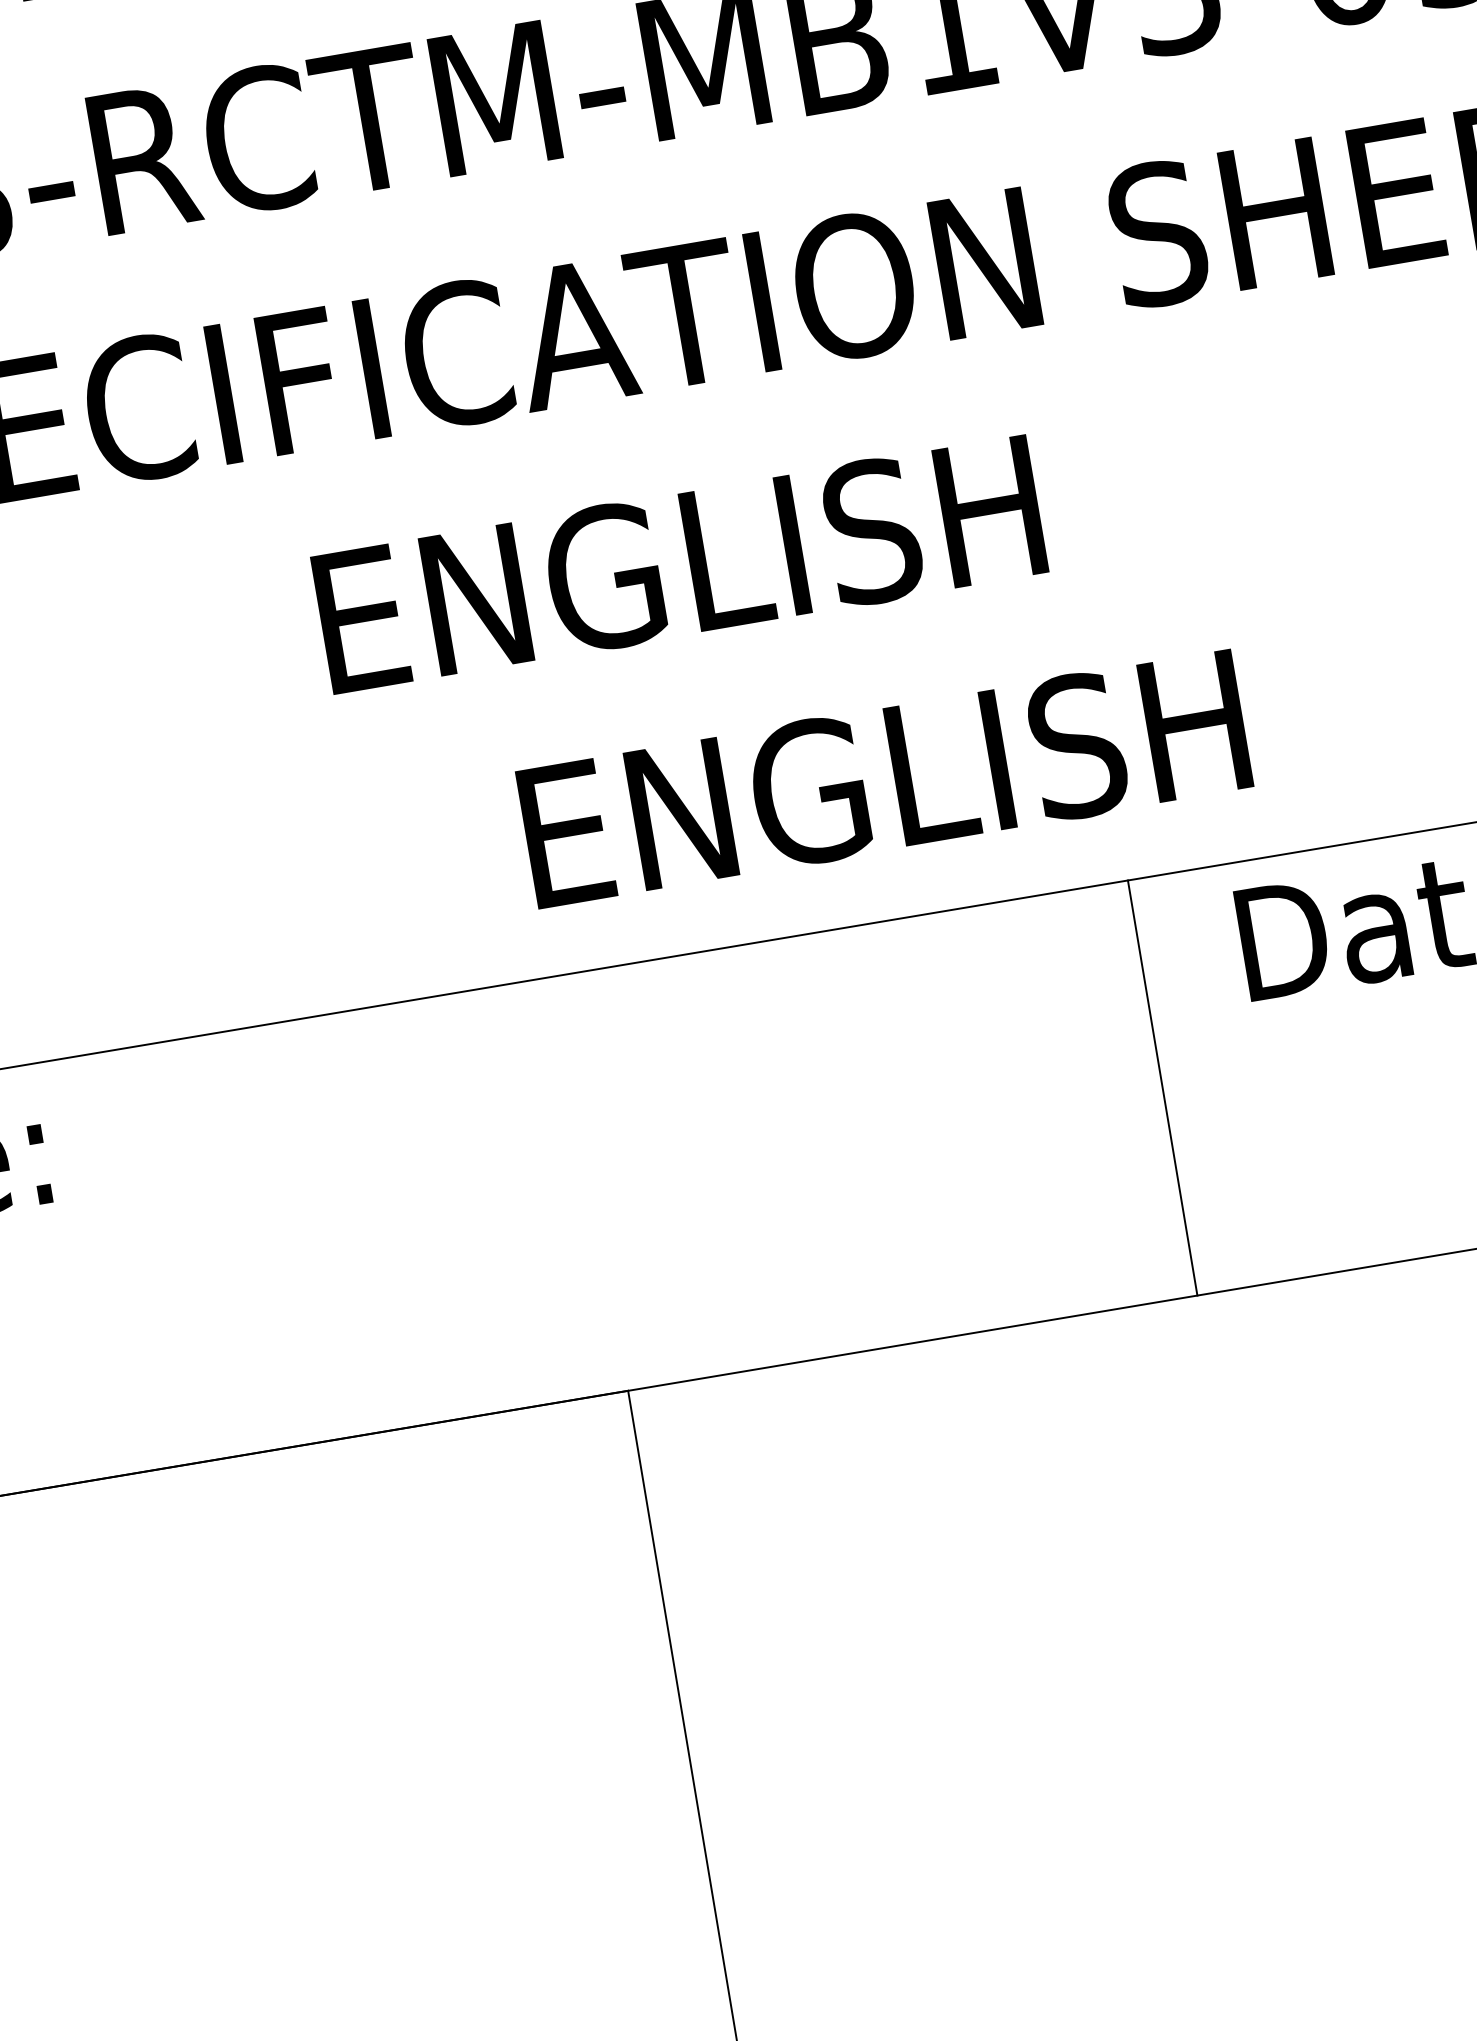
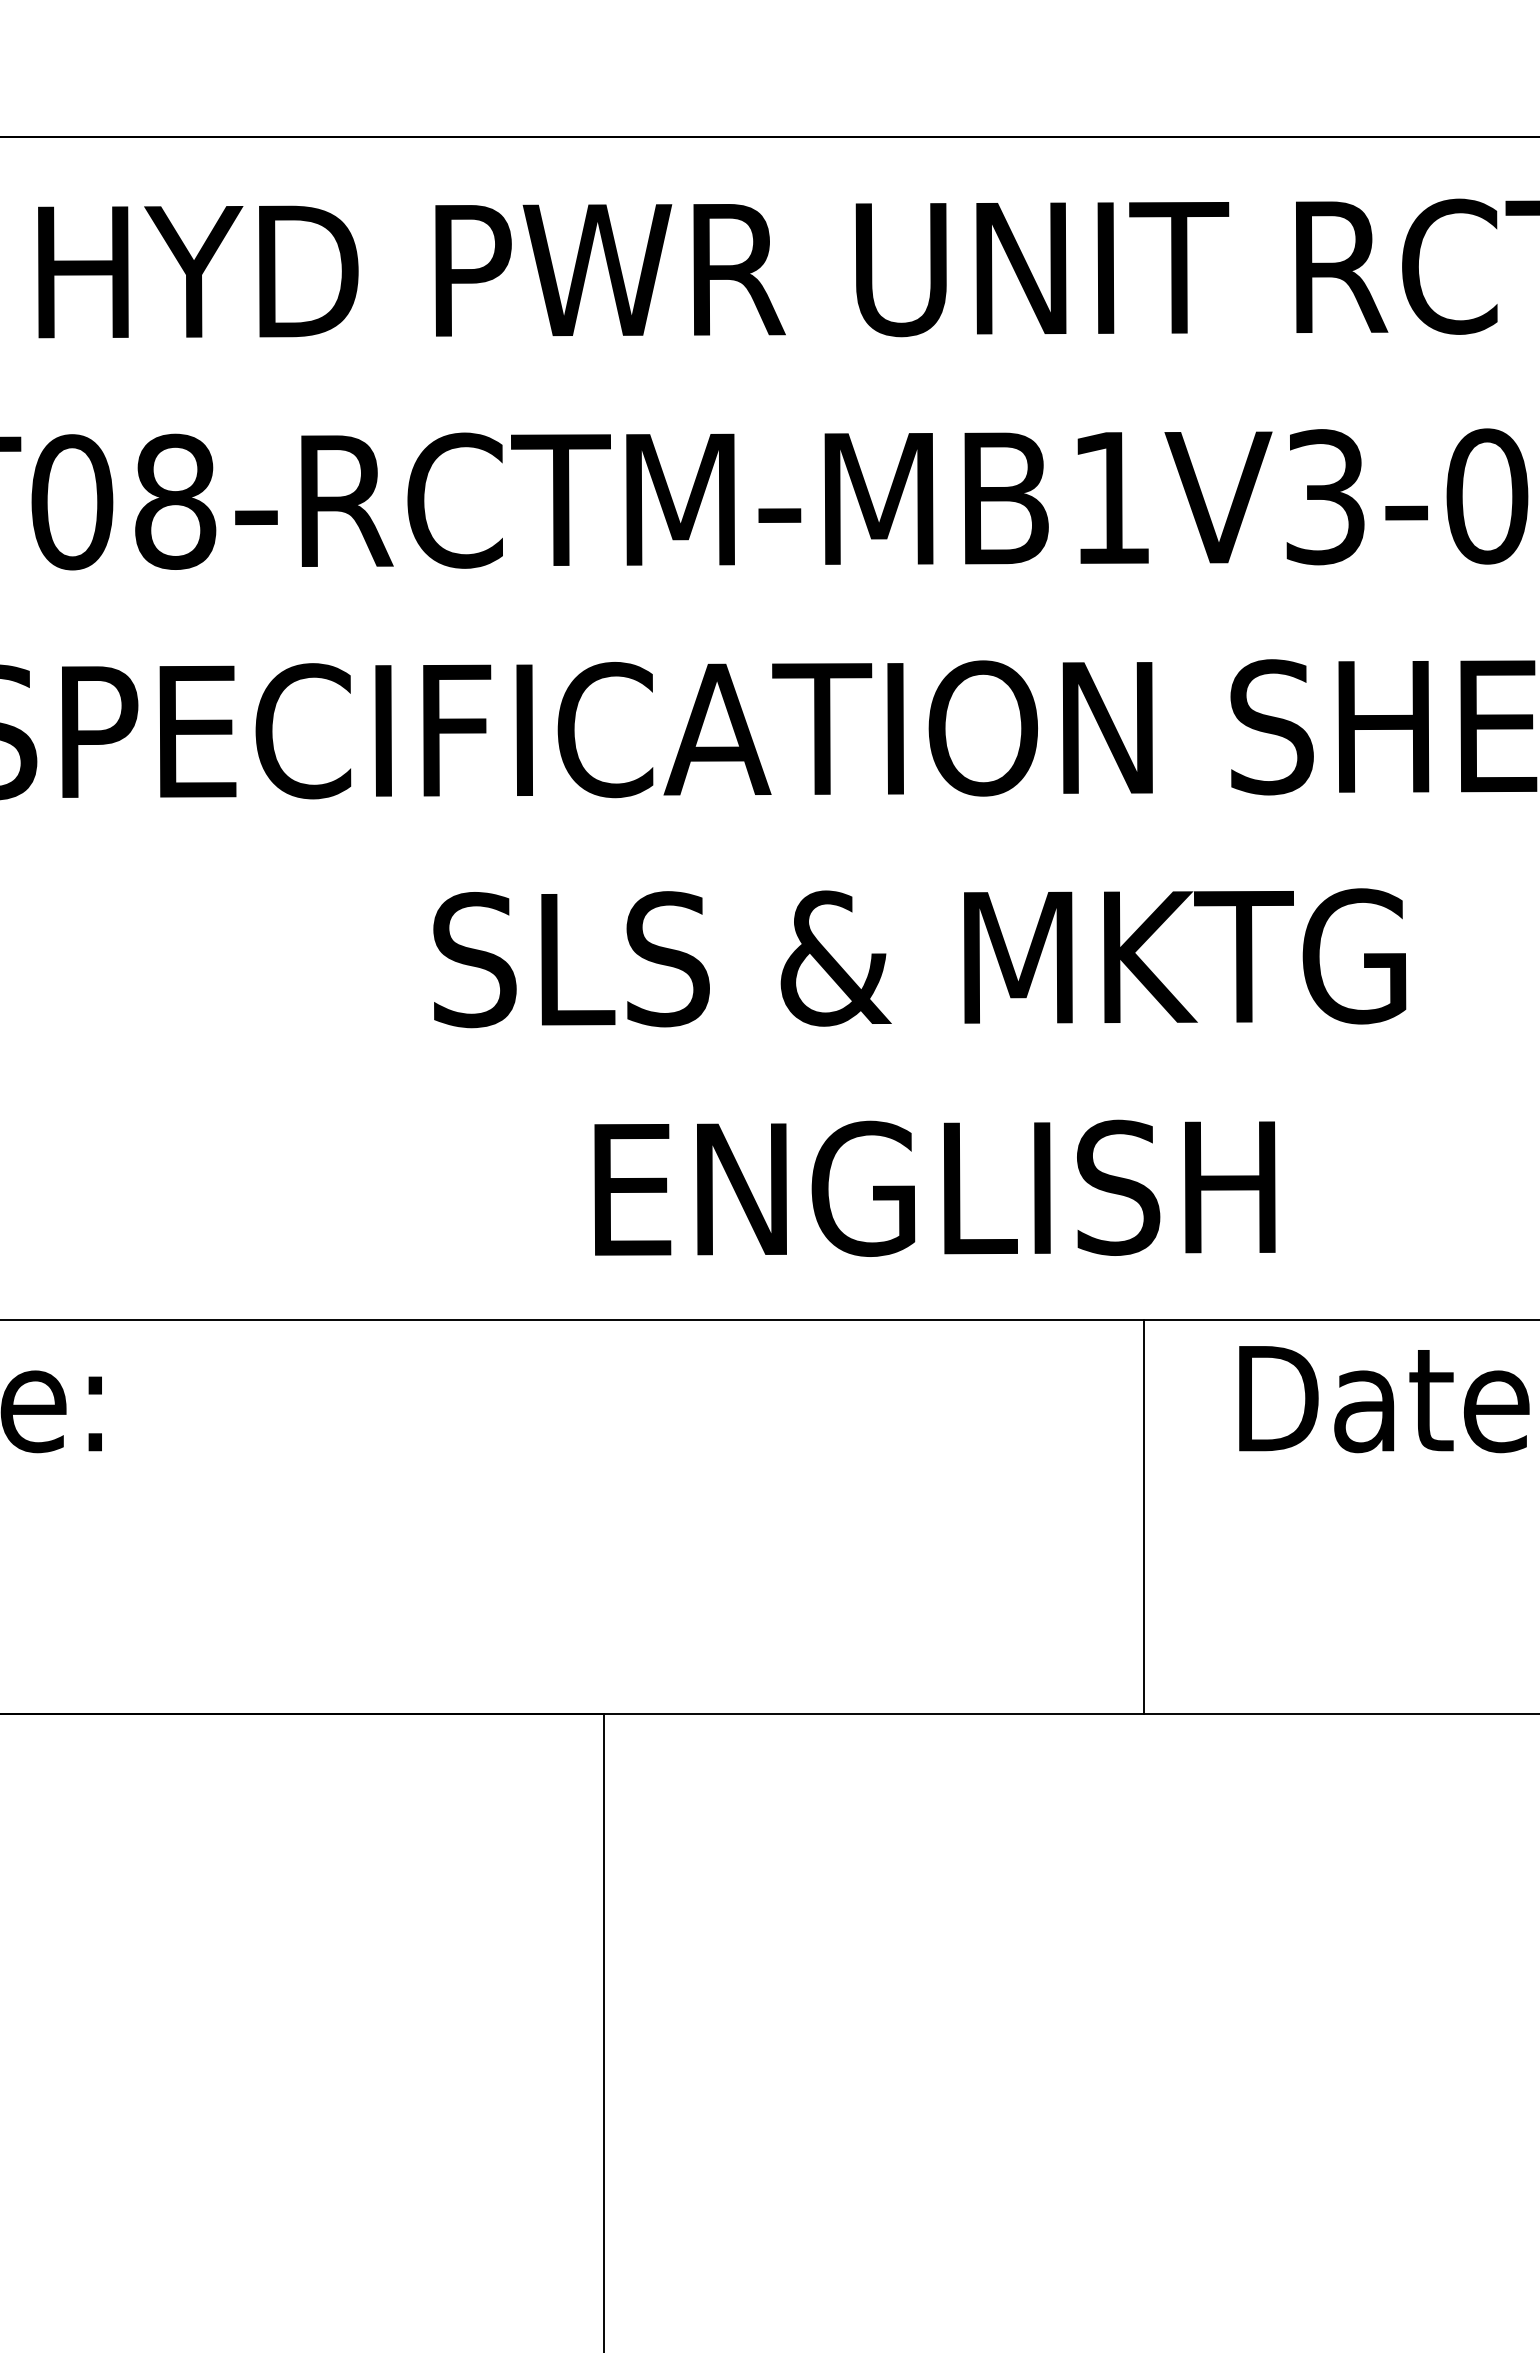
text: (827, 539) -> (919, 958), ENGLISH -> SLS & MKTG

